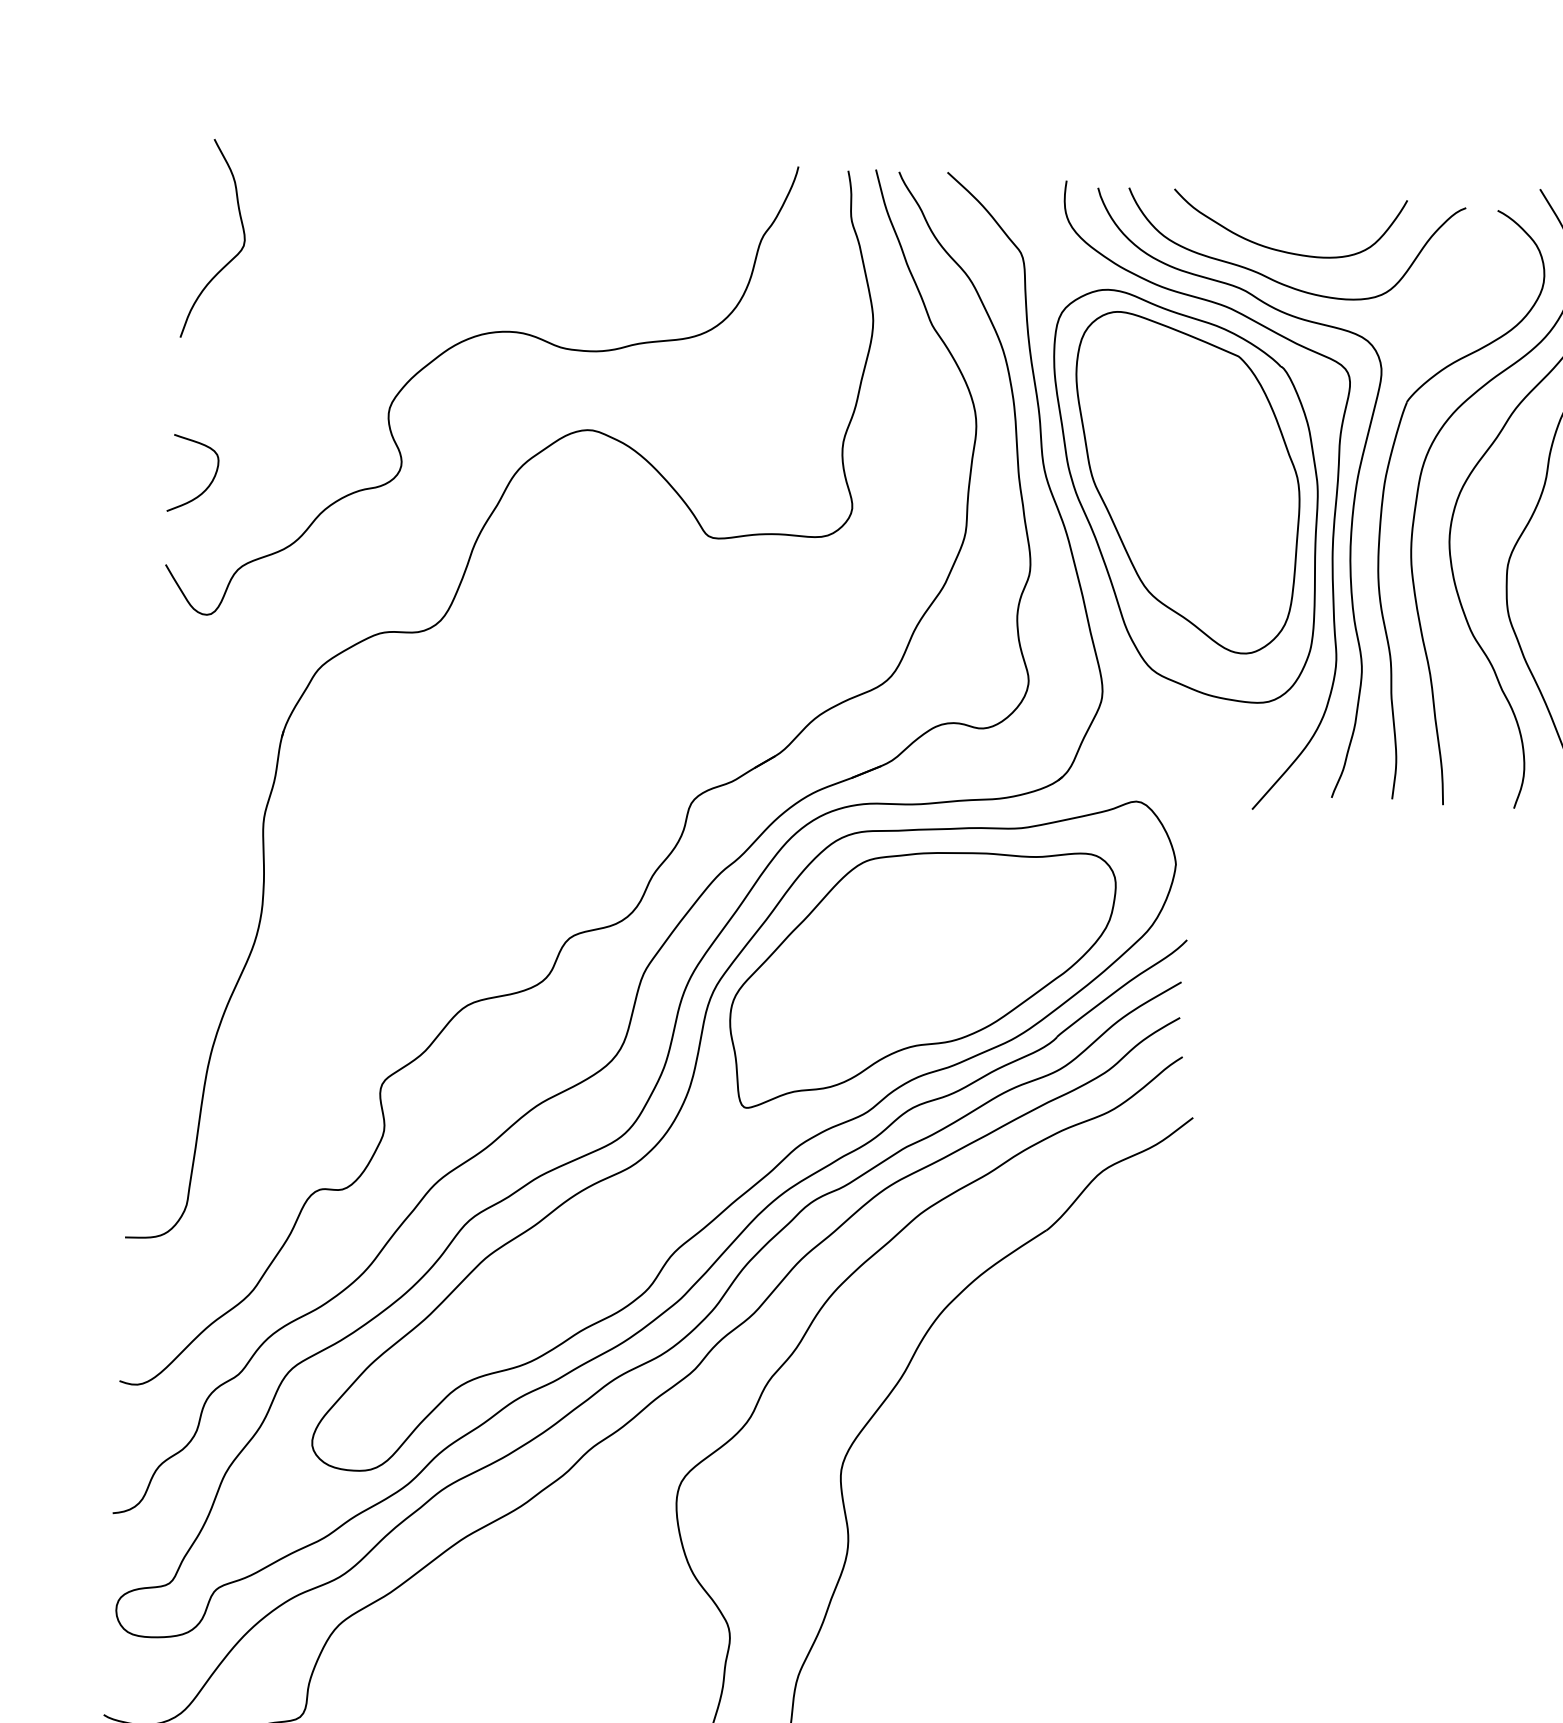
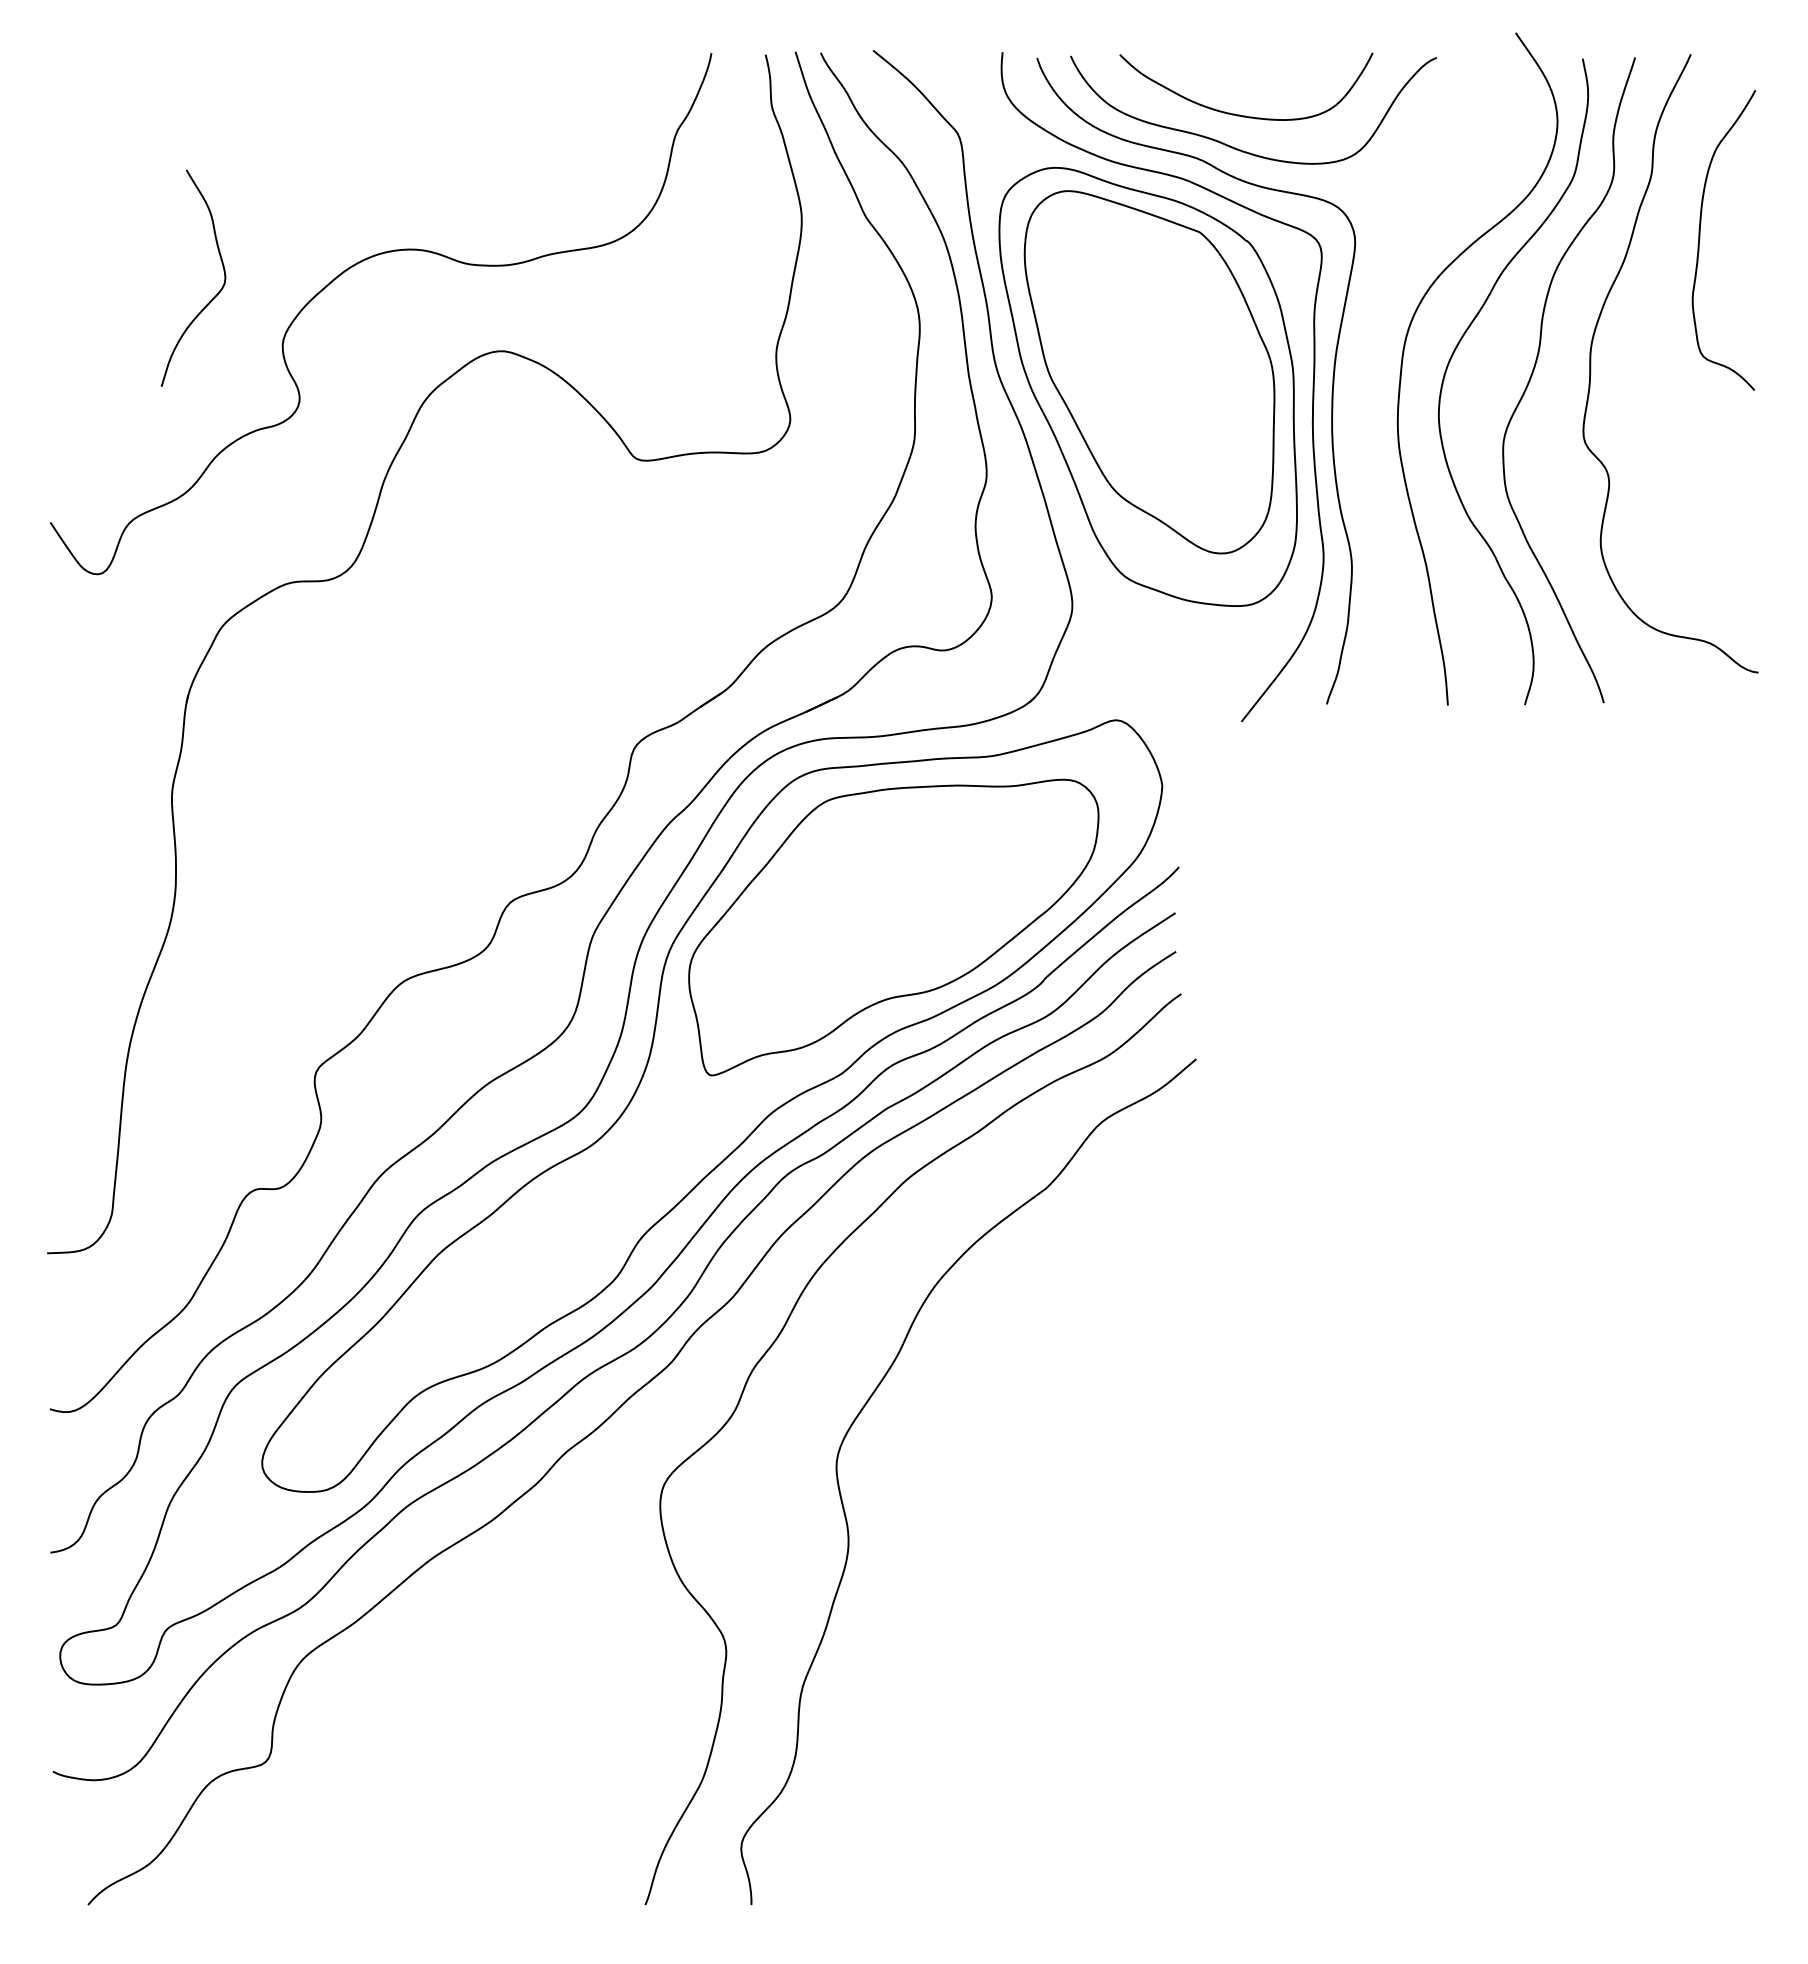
curve: (232, 258) -> (213, 297), moved
curve: (208, 485) -> (91, 434), removed
part: (1384, 496) -> (1365, 374), removed

